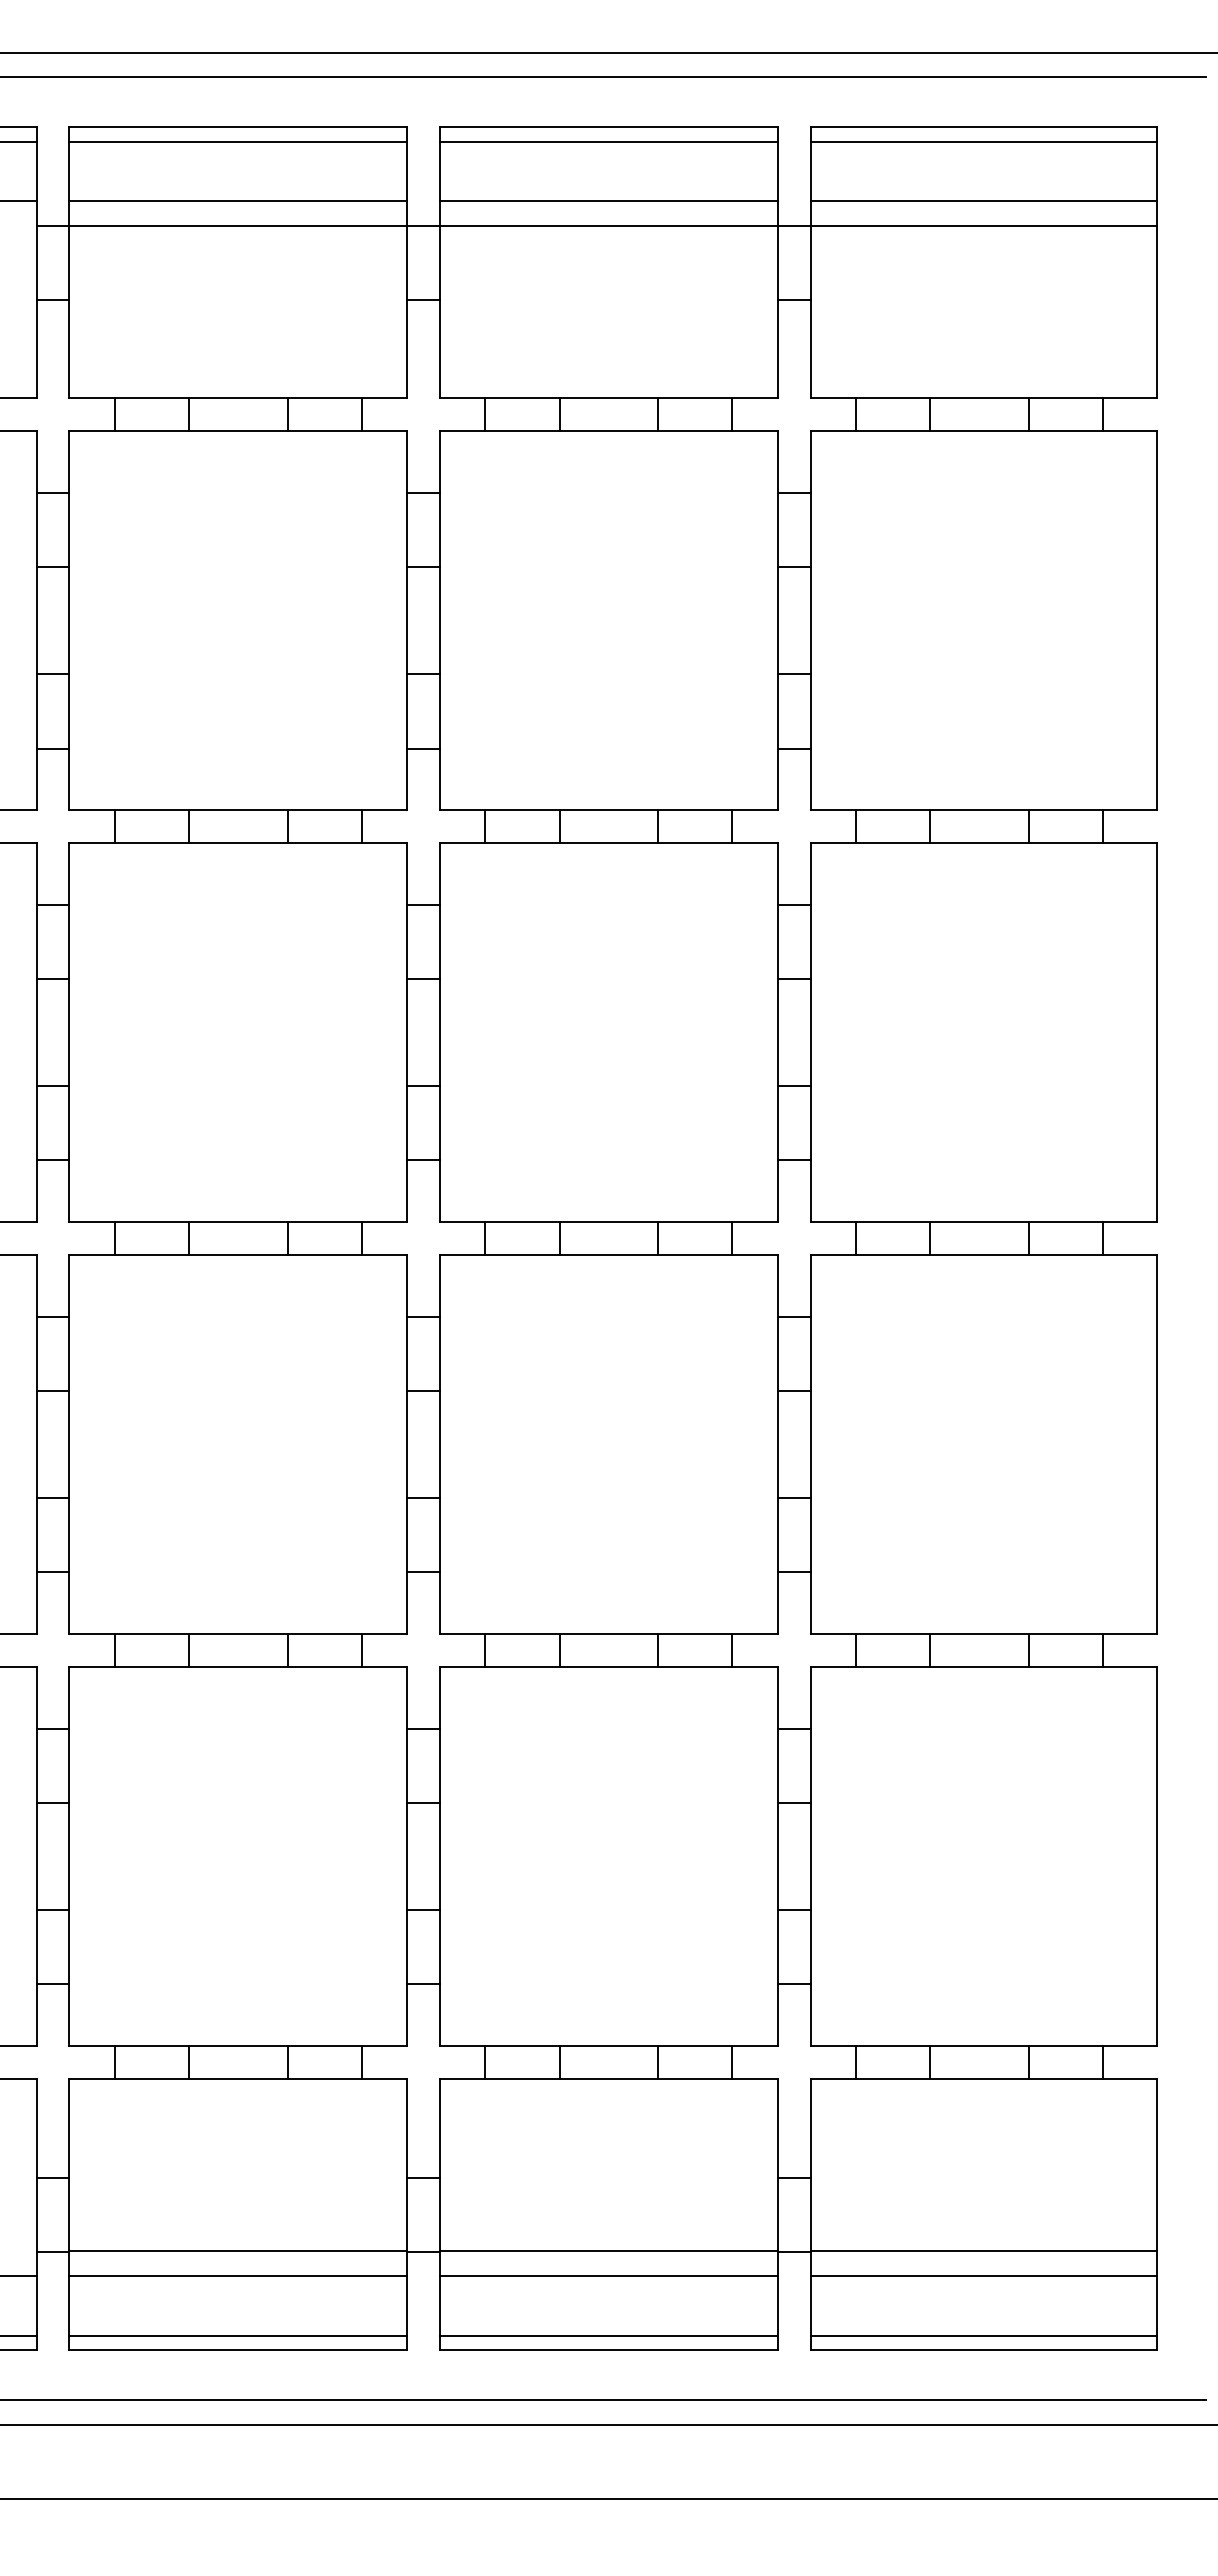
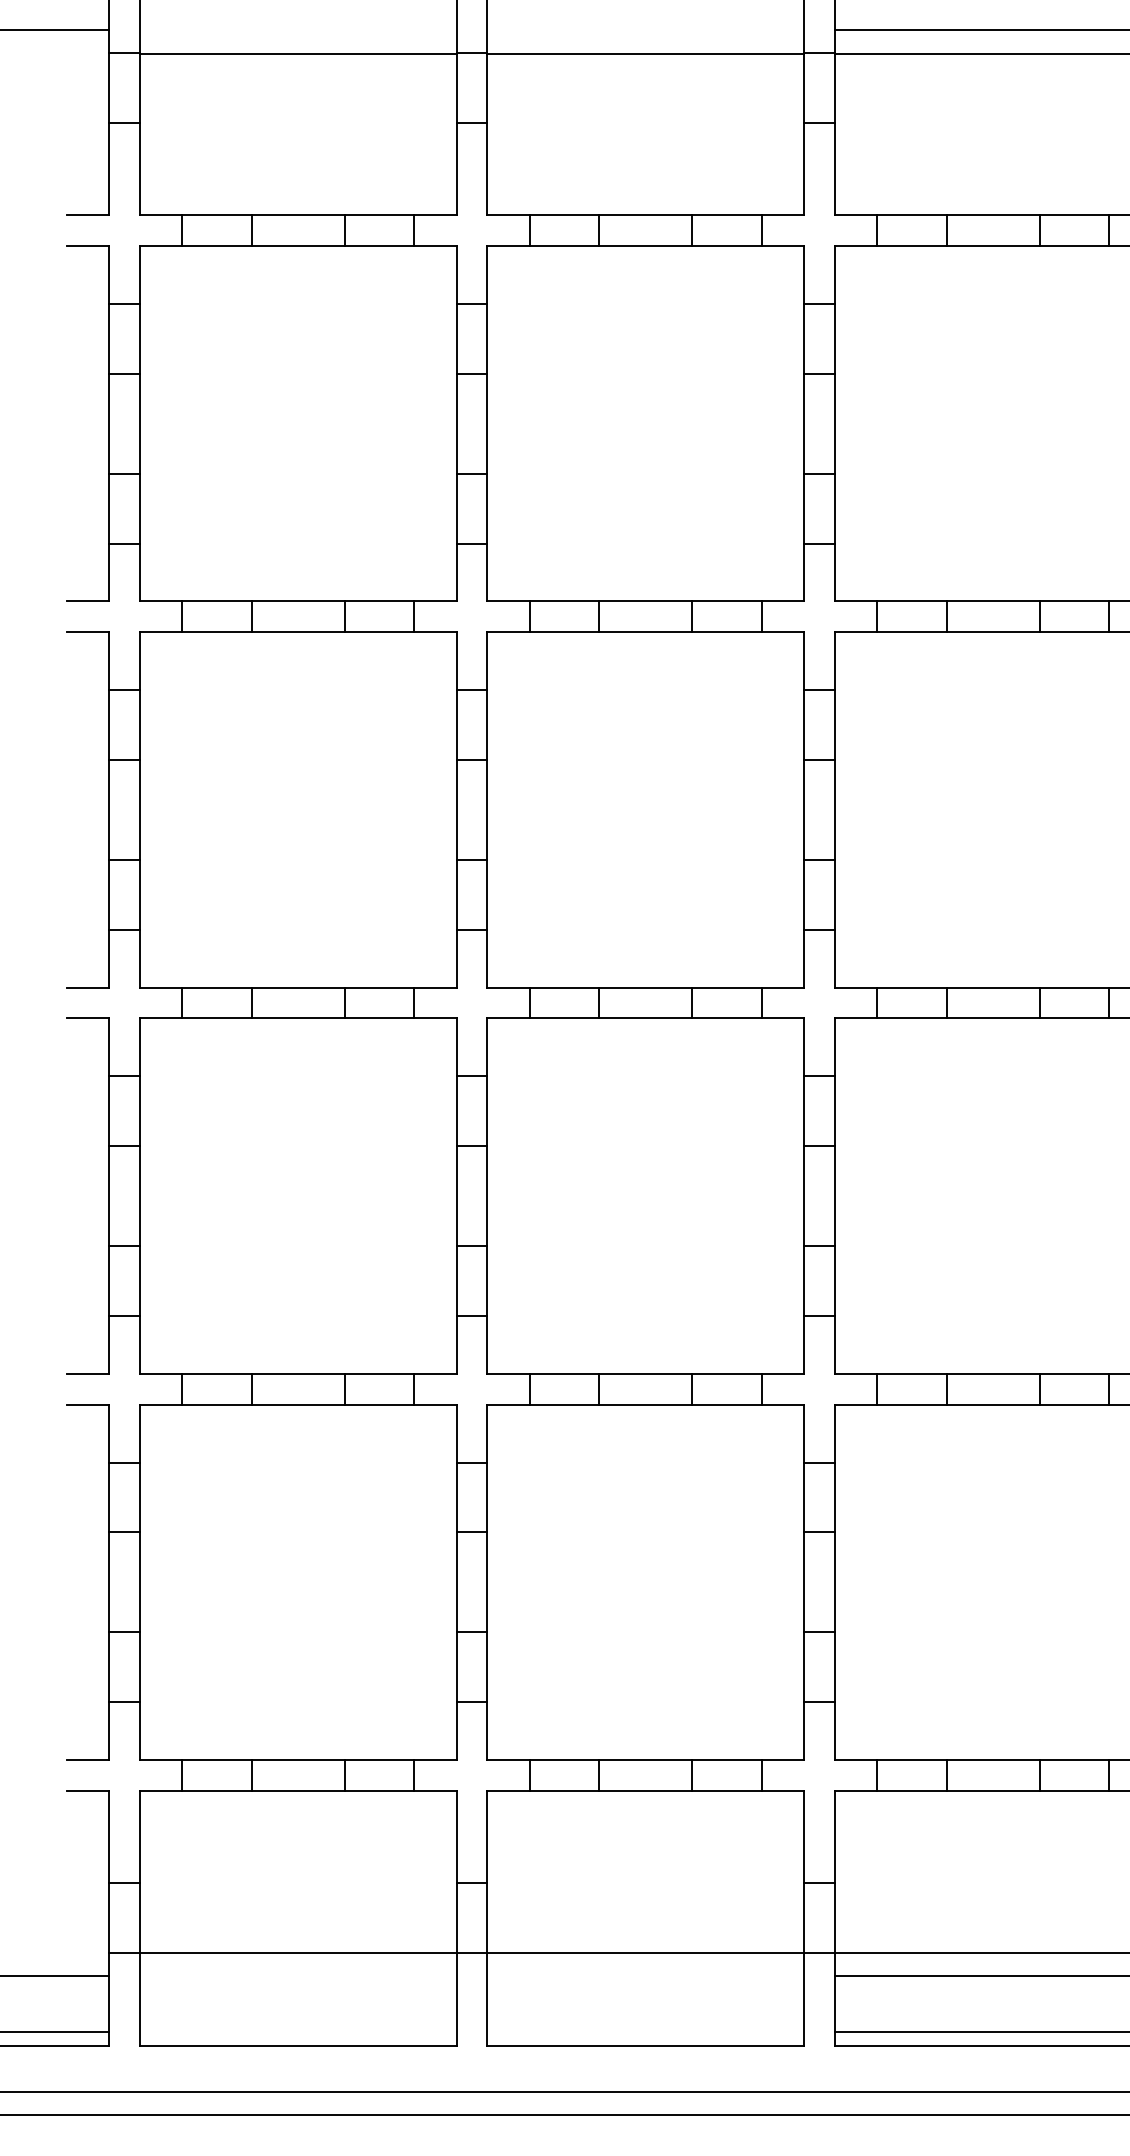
line: (238, 200) -> (298, 29), removed
line: (608, 200) -> (645, 29), removed
line: (238, 2276) -> (298, 1976), removed
line: (608, 2276) -> (645, 1976), removed
line: (238, 2335) -> (298, 2031), removed
line: (608, 2335) -> (645, 2031), removed

